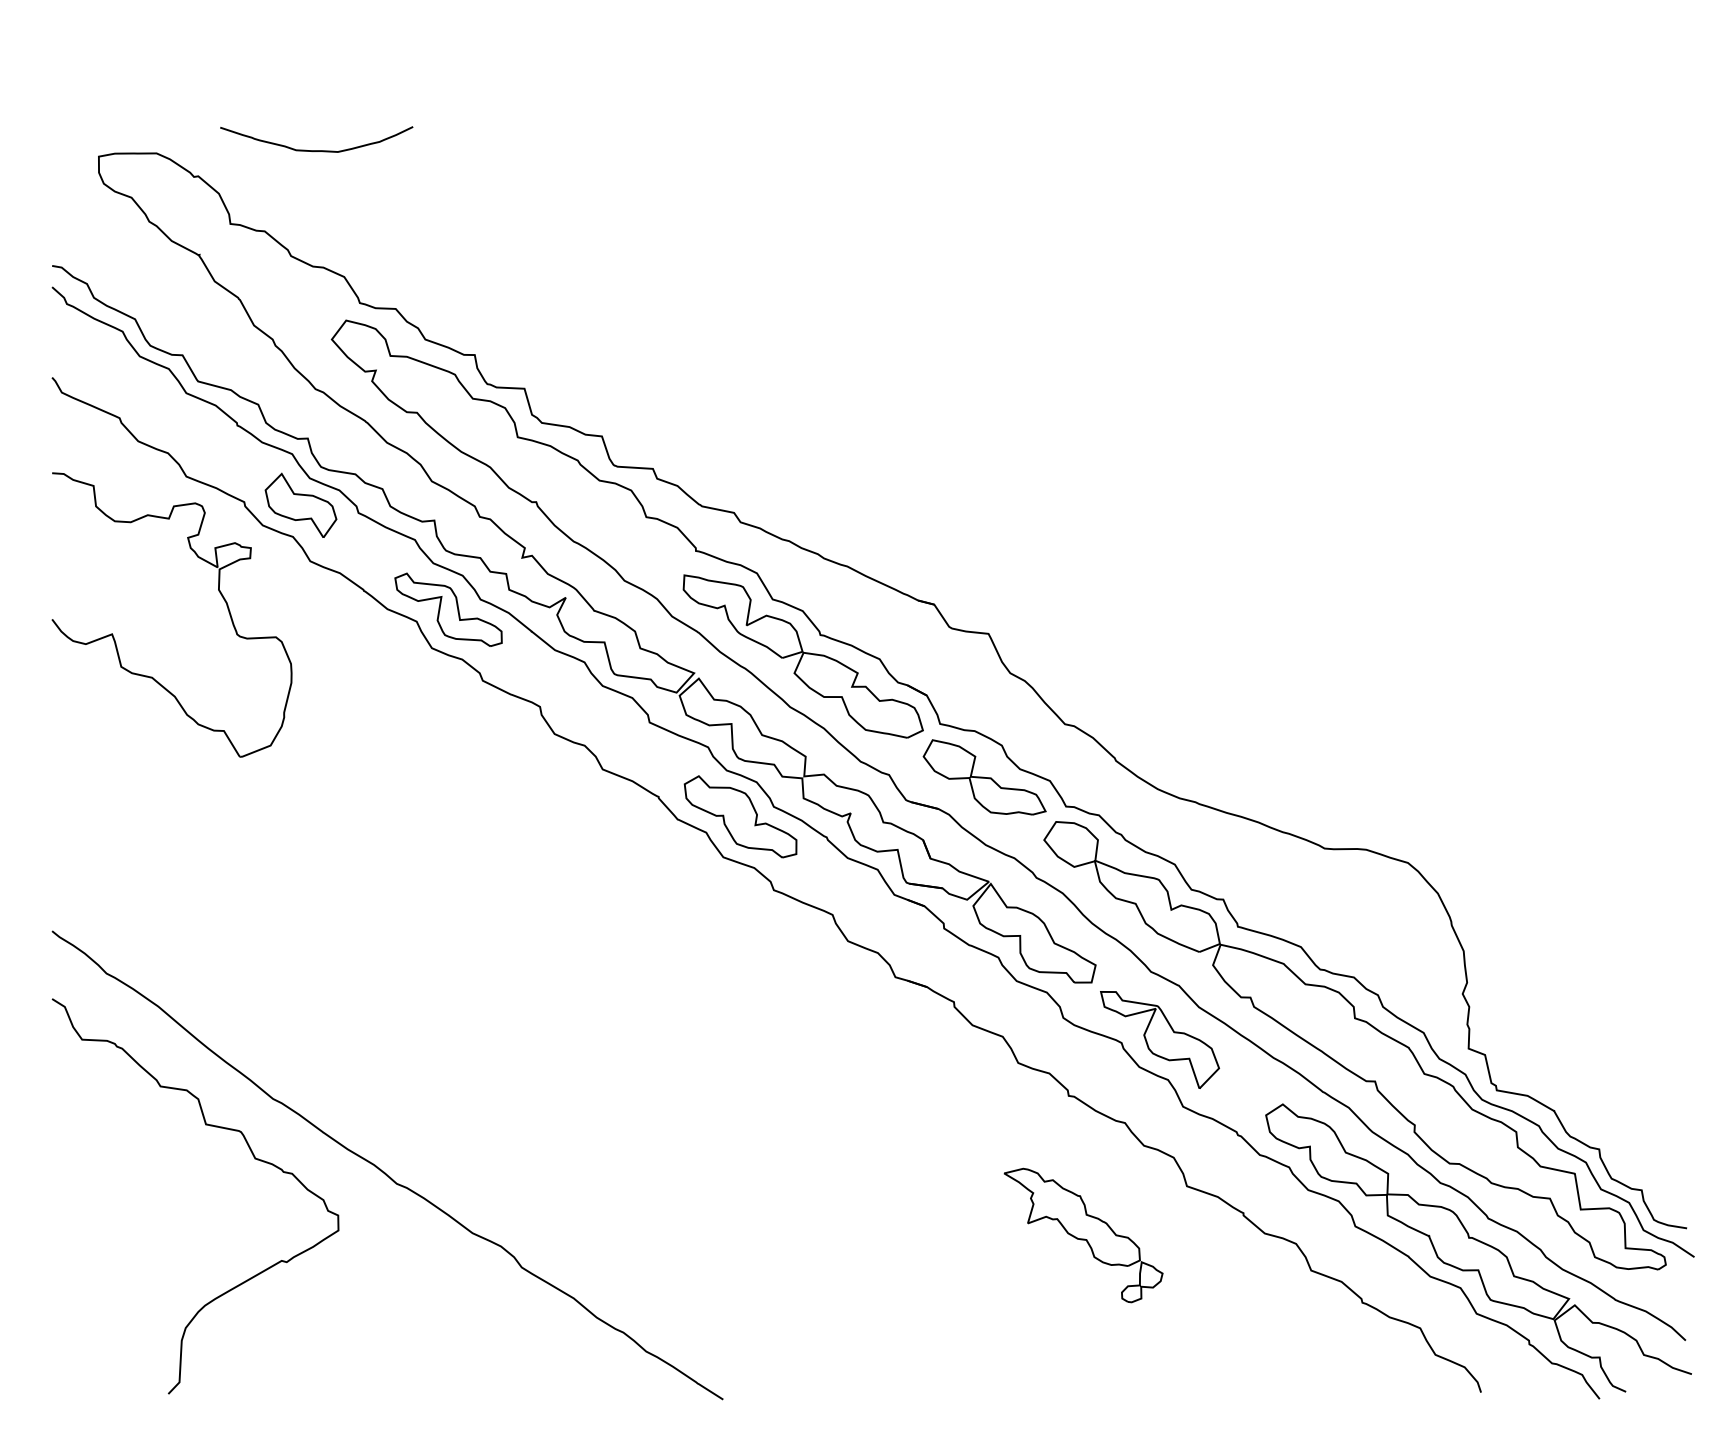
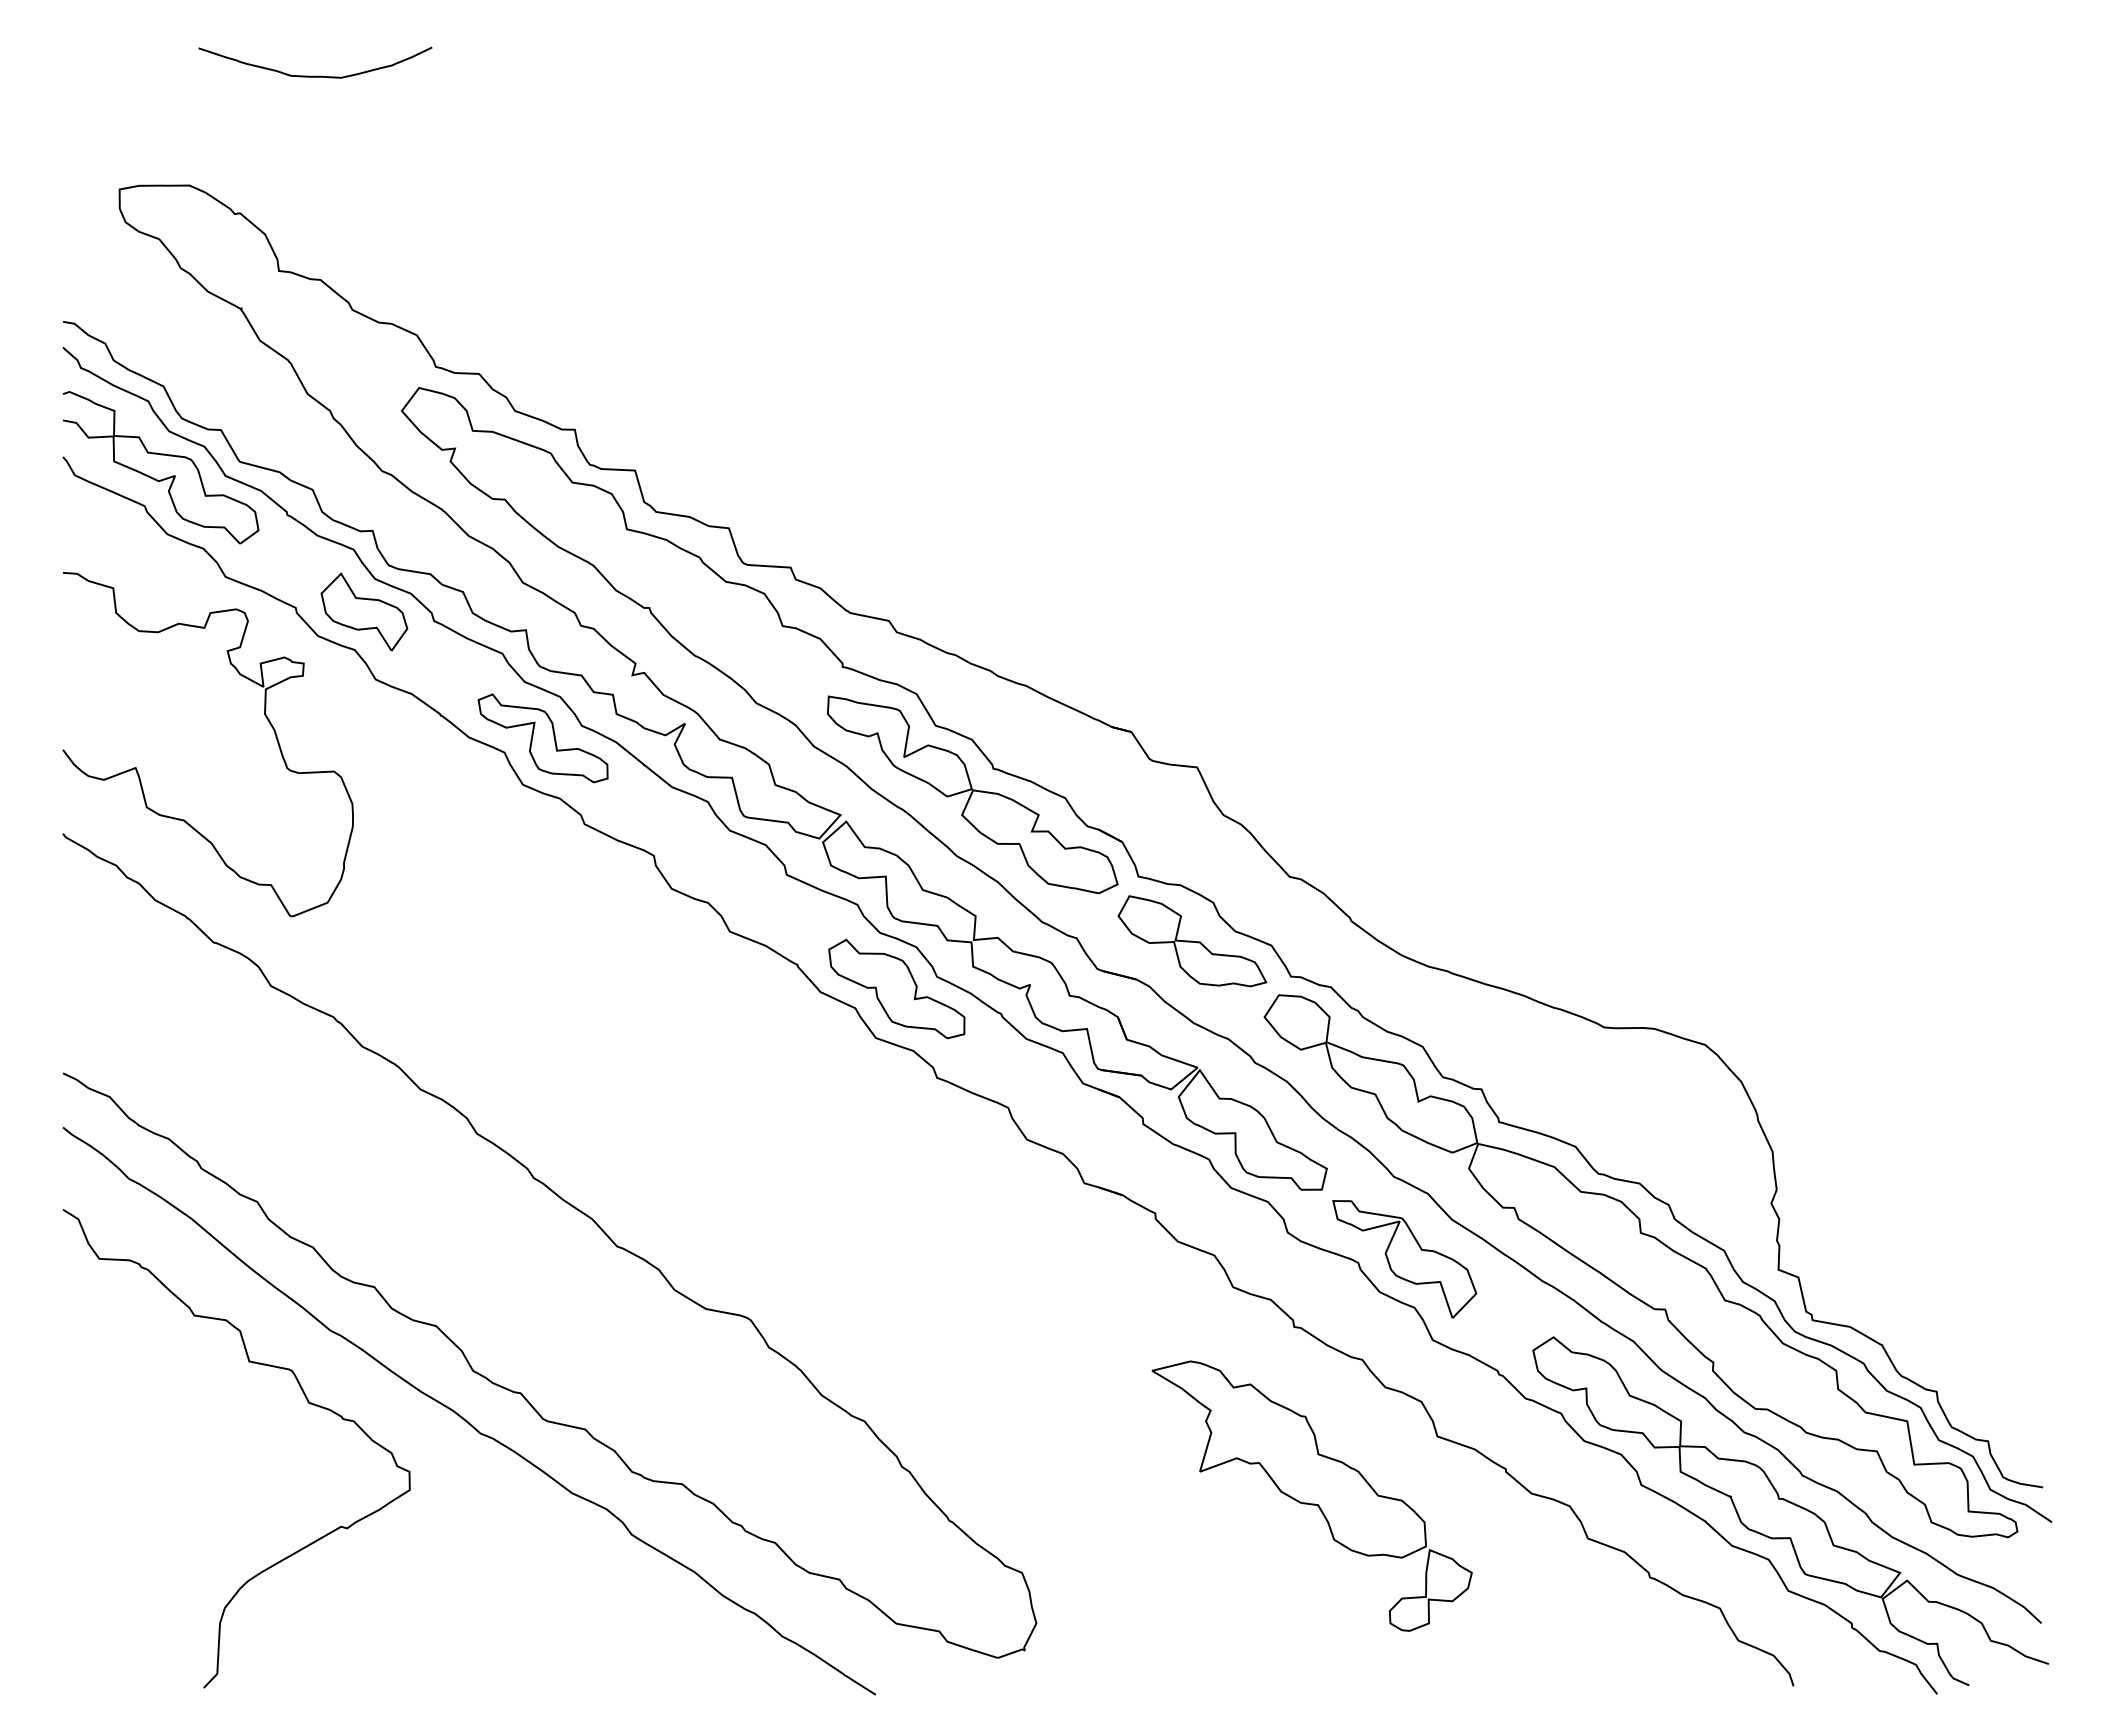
curve: (316, 150) -> (315, 75), moved
part: (132, 386) -> (160, 467), added
part: (475, 998) -> (575, 1209), added
part: (1083, 1235) -> (1311, 1495), size x1.67

